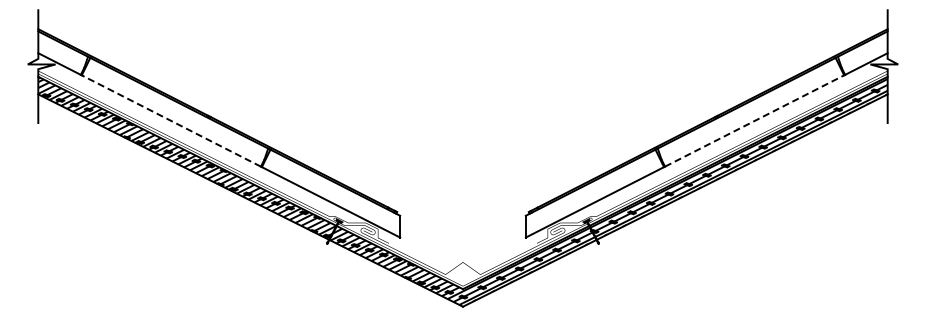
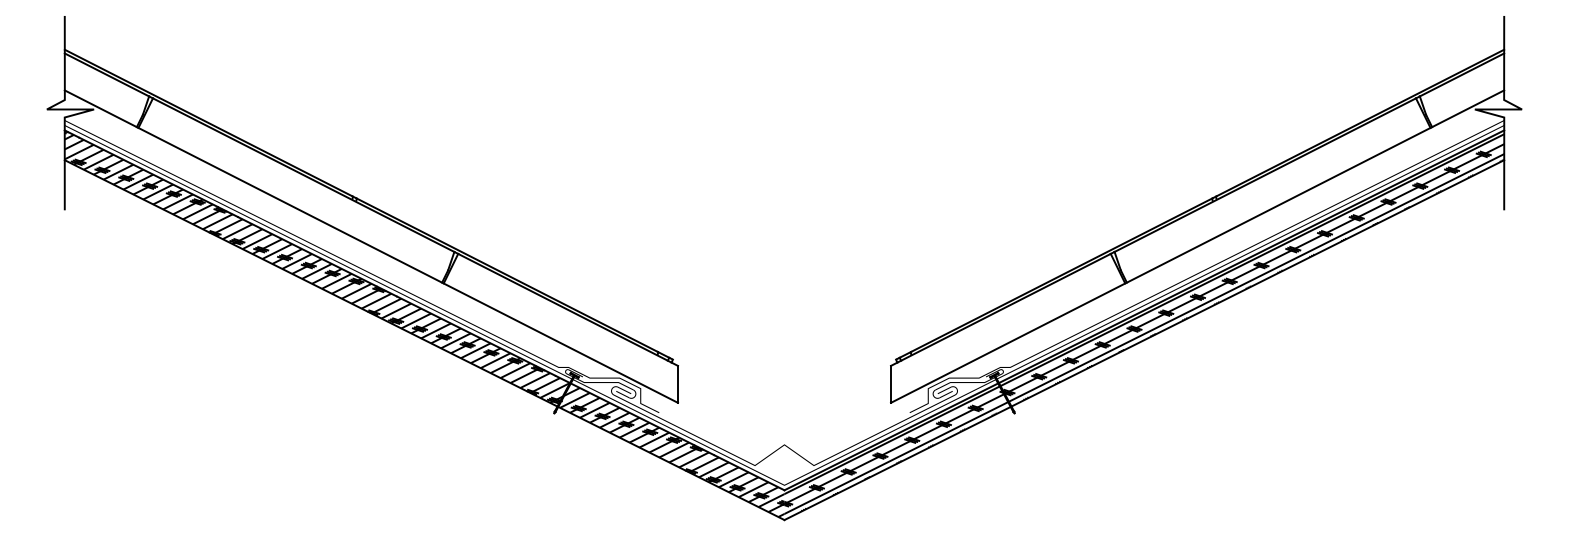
line: (171, 121) -> (290, 206), dashed -> solid
line: (754, 121) -> (1278, 206), dashed -> solid

